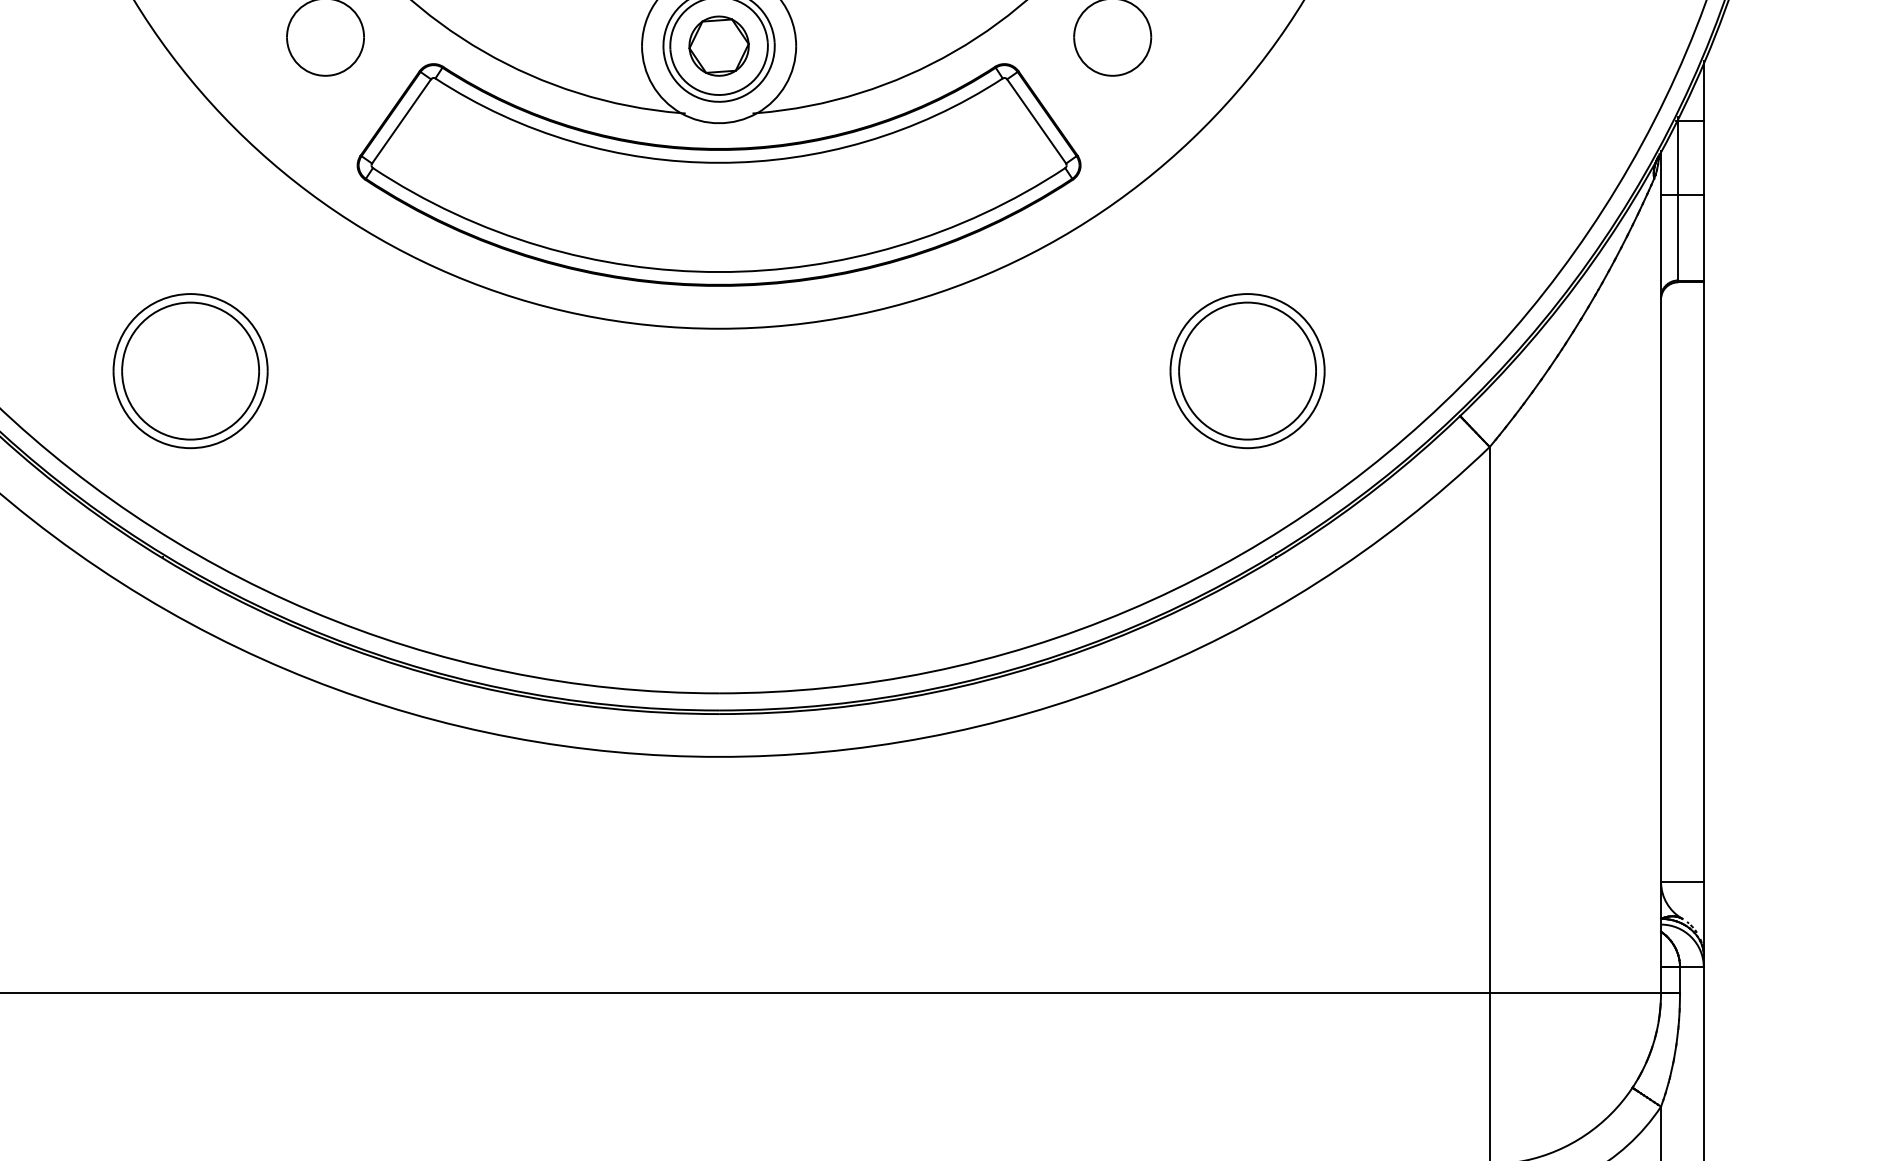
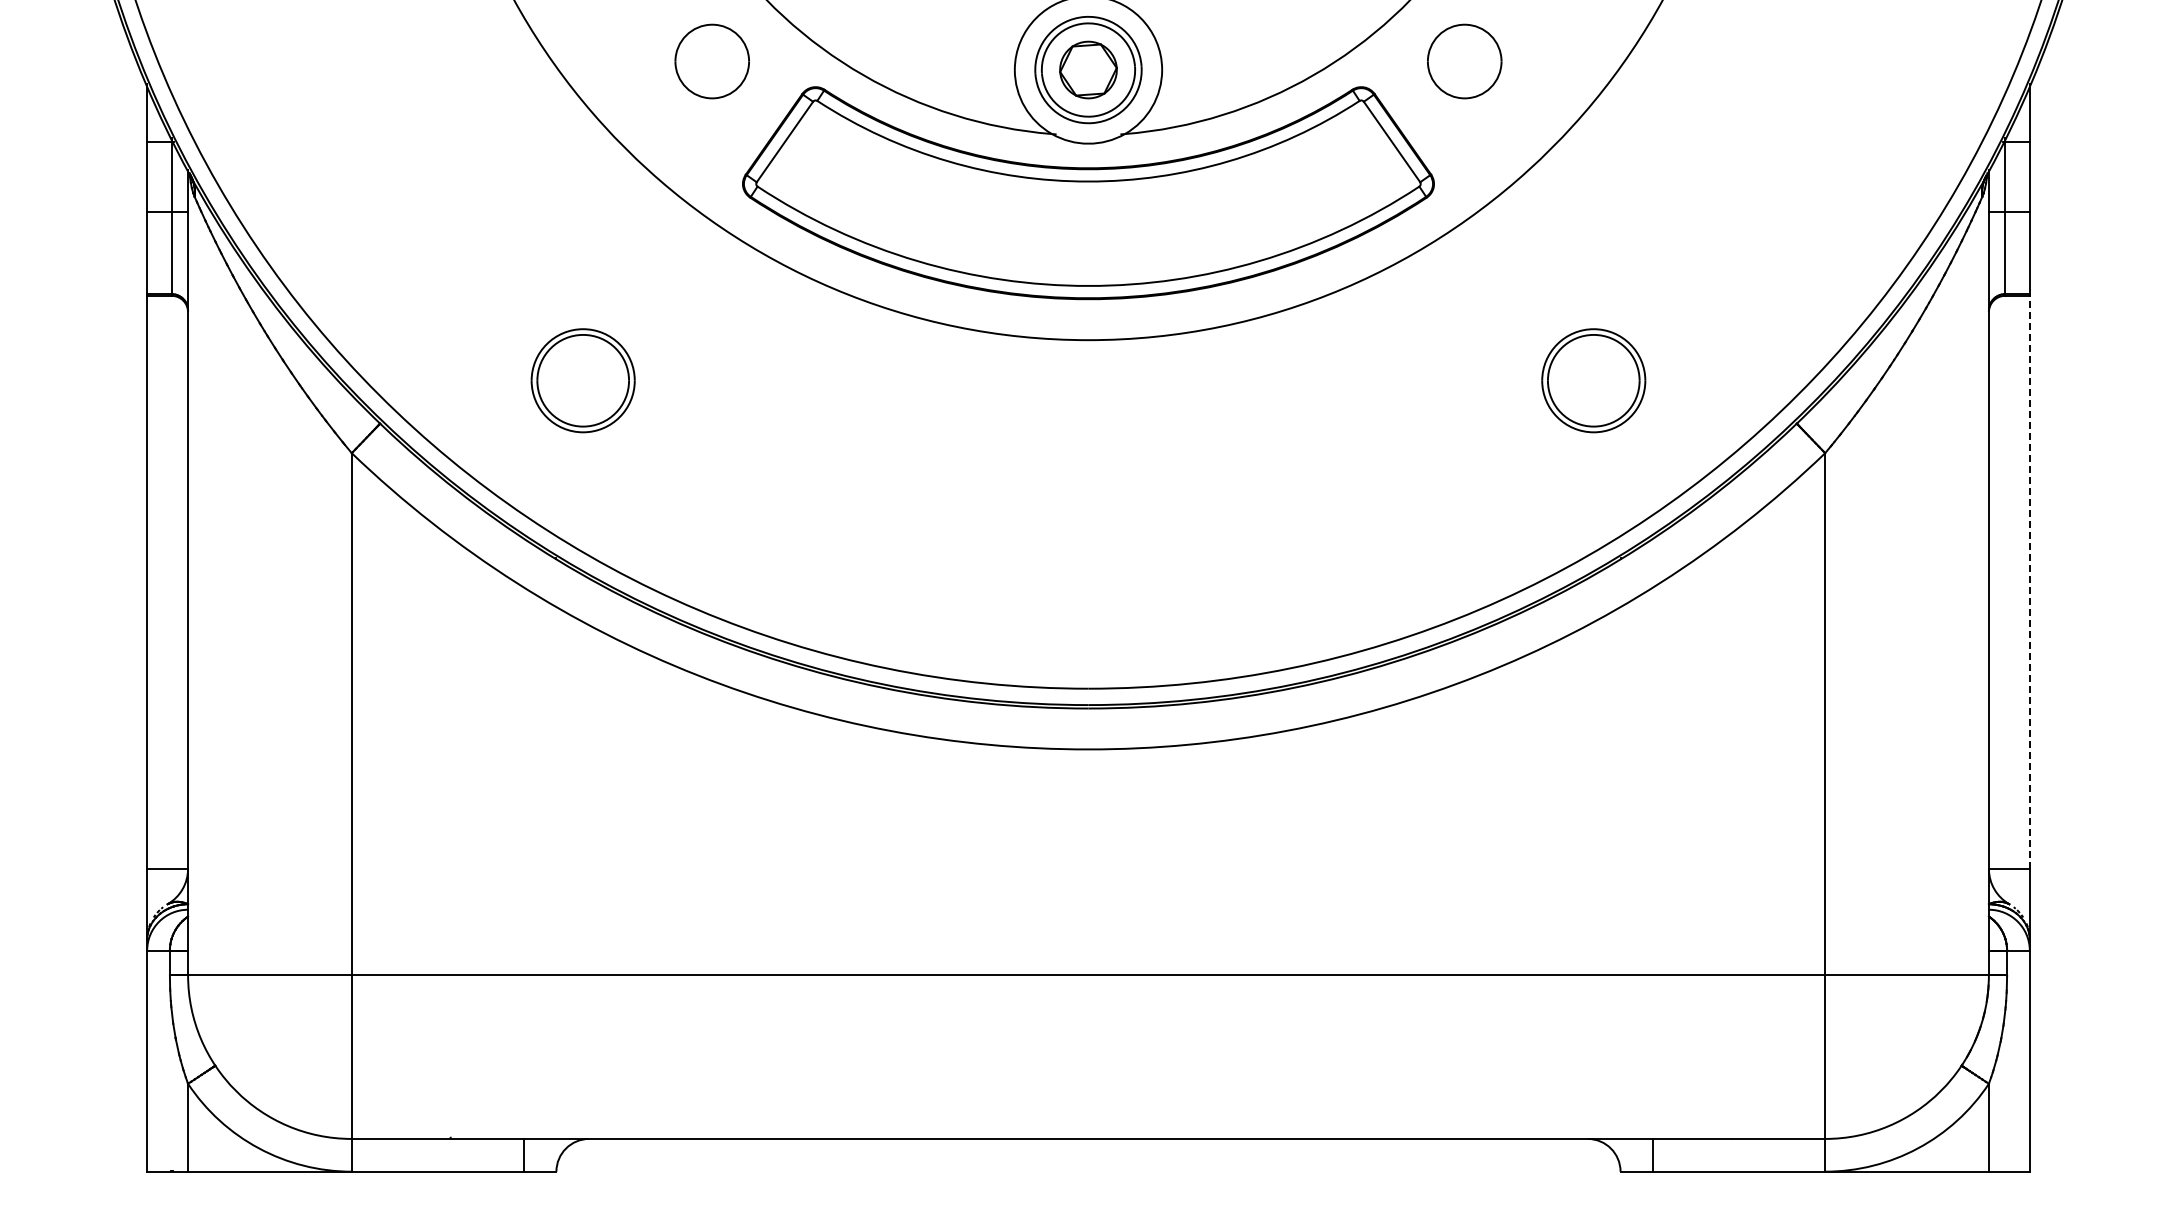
part: (189, 370) -> (582, 380), size x0.7
part: (1247, 370) -> (1593, 380), size x0.7
line: (1703, 581) -> (2029, 581), solid -> dashed

